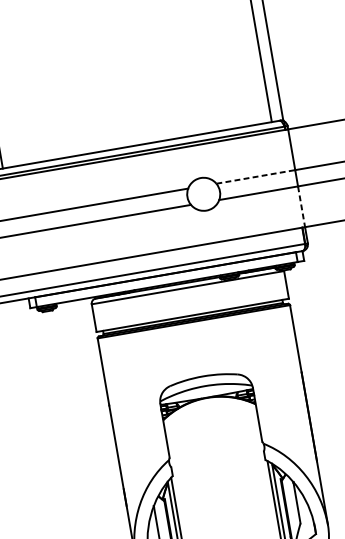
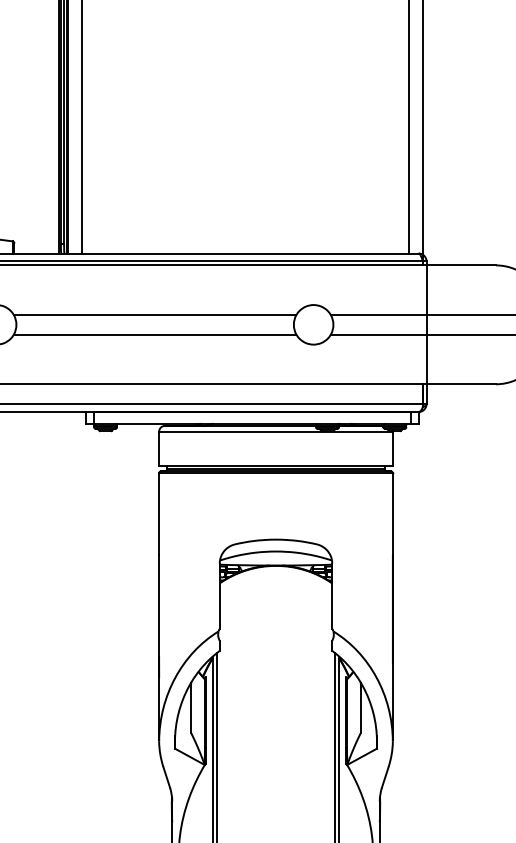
line: (255, 176) -> (378, 314), dashed -> solid
line: (301, 206) -> (426, 359), dashed -> solid

